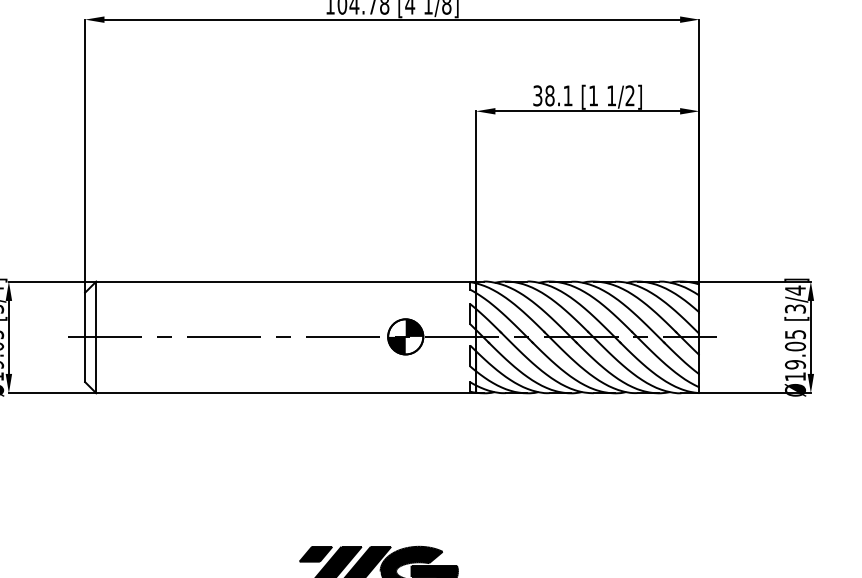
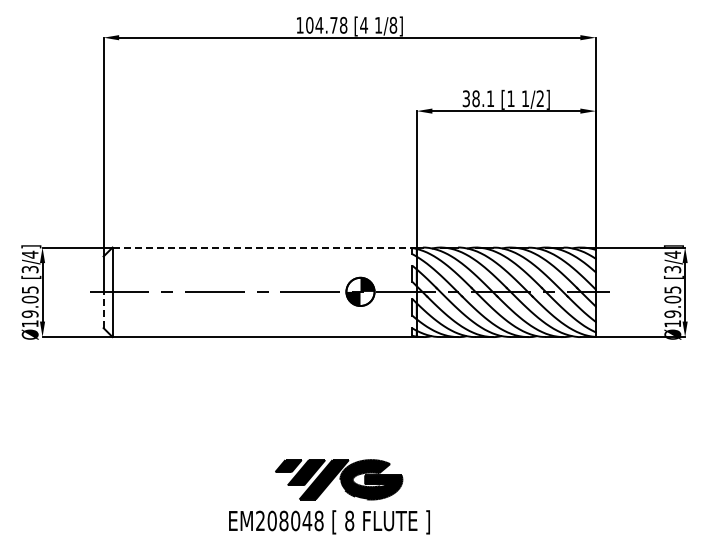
line: (285, 281) -> (264, 247), solid -> dashed
line: (84, 360) -> (103, 310), solid -> dashed

